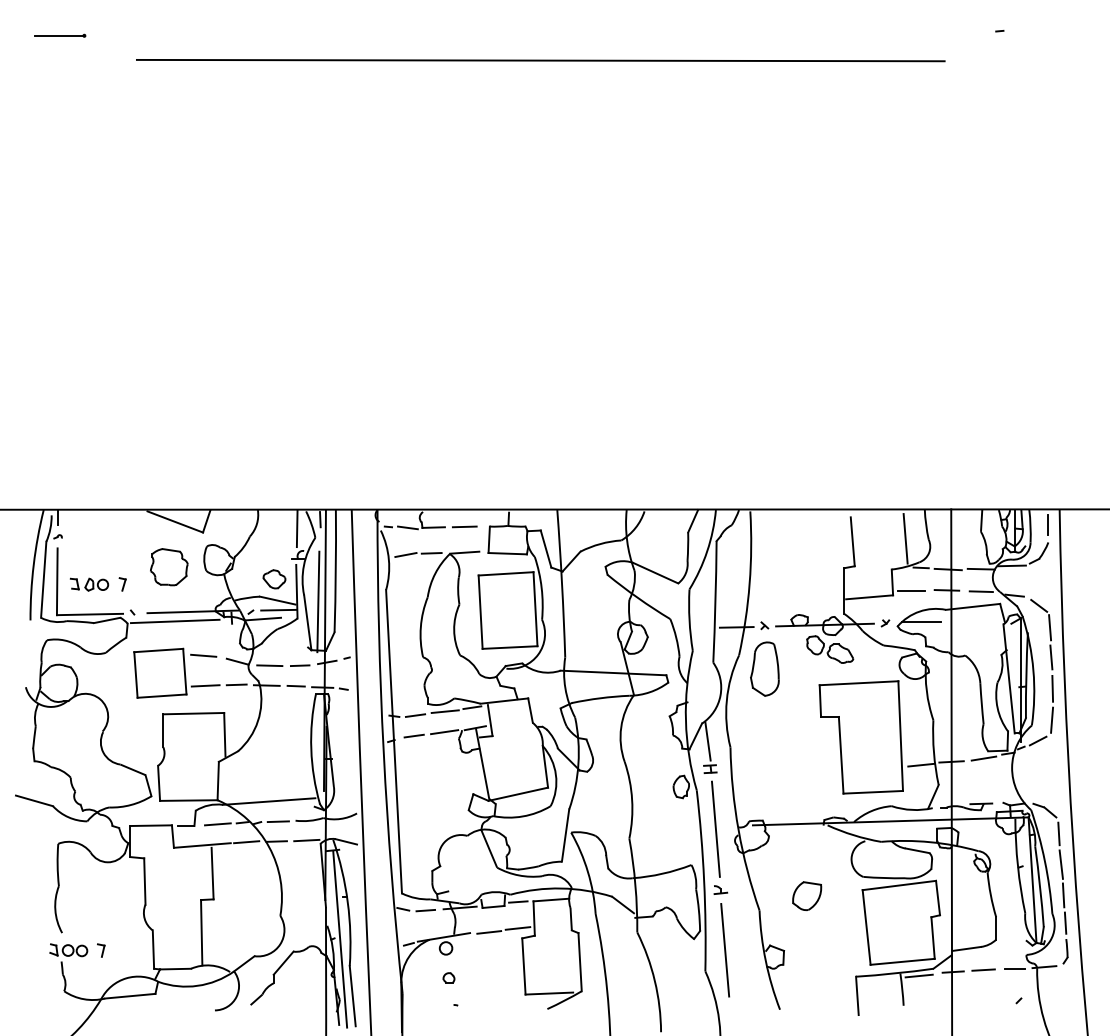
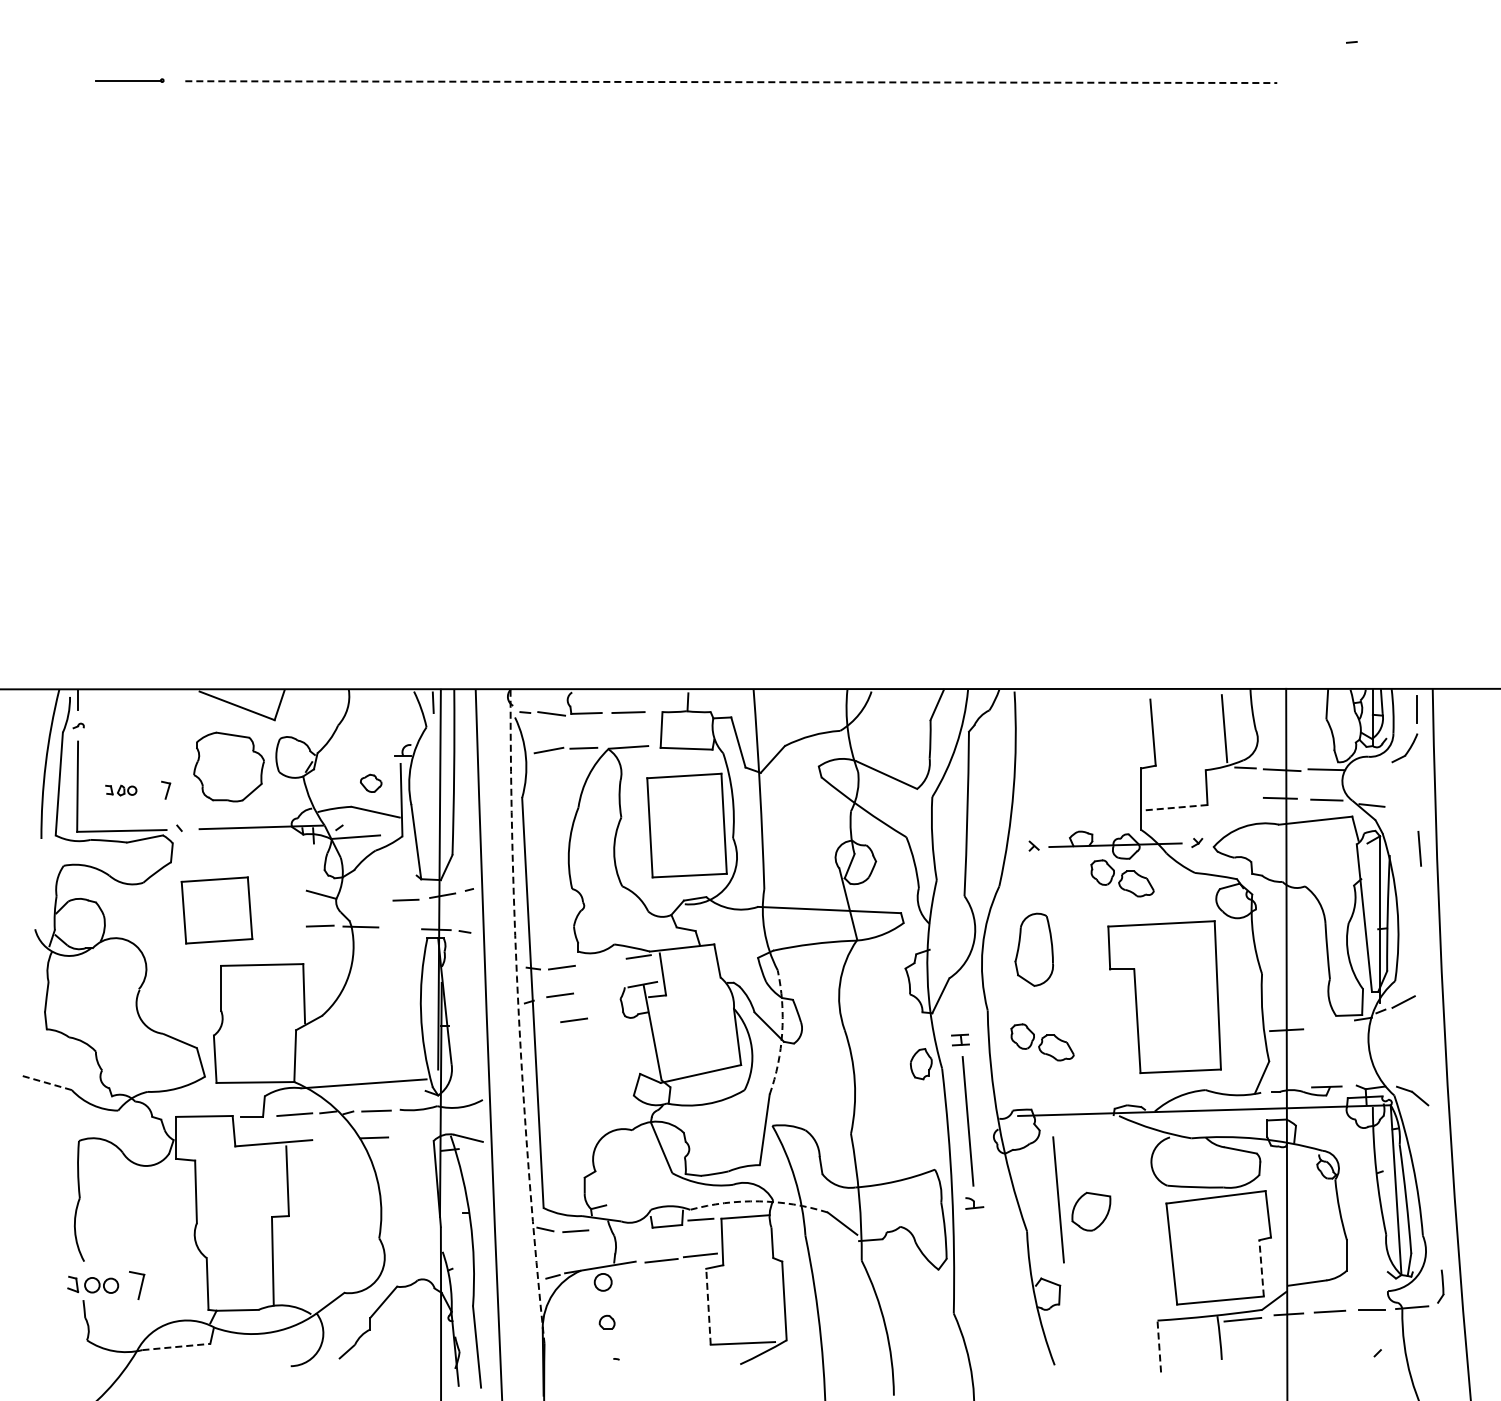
part: (60, 35) -> (129, 80), moved
line: (540, 60) -> (731, 82), solid -> dashed
line: (296, 528) -> (401, 714), removed
line: (1012, 565) -> (1368, 764), removed
part: (168, 566) -> (228, 766), size x1.4
part: (273, 579) -> (370, 783), size x0.7
part: (89, 584) -> (121, 790), size x0.6
line: (911, 590) -> (1232, 798), removed
line: (869, 597) -> (1175, 807), solid -> dashed
line: (318, 601) -> (430, 813), removed
line: (1038, 606) -> (1404, 819), removed
line: (279, 609) -> (377, 824), removed
line: (175, 621) -> (237, 840), removed
line: (921, 622) -> (1245, 841), removed
line: (736, 626) -> (996, 847), removed
line: (203, 655) -> (275, 886), removed
line: (1051, 657) -> (1421, 888), removed
line: (269, 665) -> (364, 899), removed
part: (764, 668) -> (1033, 949), moved
line: (205, 685) -> (278, 927), removed
line: (296, 685) -> (400, 927), removed
line: (1052, 688) -> (1422, 931), removed
line: (444, 711) -> (601, 962), removed
line: (1052, 719) -> (1422, 973), removed
line: (444, 731) -> (600, 989), removed
line: (707, 741) -> (956, 1002), removed
arc: (383, 752) -> (518, 1017), solid -> dashed
line: (424, 754) -> (573, 1020), added
line: (983, 758) -> (1329, 1025), removed
arc: (578, 764) -> (782, 1033), solid -> dashed
line: (921, 765) -> (1245, 1034), removed
part: (770, 770) -> (1042, 1042), added
line: (34, 800) -> (46, 1082), solid -> dashed
line: (1058, 833) -> (1431, 1127), removed
line: (306, 840) -> (414, 1136), removed
line: (246, 841) -> (333, 1138), removed
line: (1060, 864) -> (1434, 1168), removed
arc: (561, 888) -> (759, 1201), solid -> dashed
line: (1063, 895) -> (1437, 1210), removed
line: (459, 907) -> (621, 1227), removed
line: (1065, 922) -> (1440, 1247), removed
line: (932, 937) -> (1261, 1267), solid -> dashed
line: (339, 938) -> (459, 1269), removed
part: (100, 949) -> (136, 1284), size x1.6
line: (725, 949) -> (1058, 1199), moved
line: (523, 966) -> (708, 1306), solid -> dashed
line: (130, 995) -> (176, 1346), solid -> dashed
line: (857, 995) -> (1159, 1346), solid -> dashed

